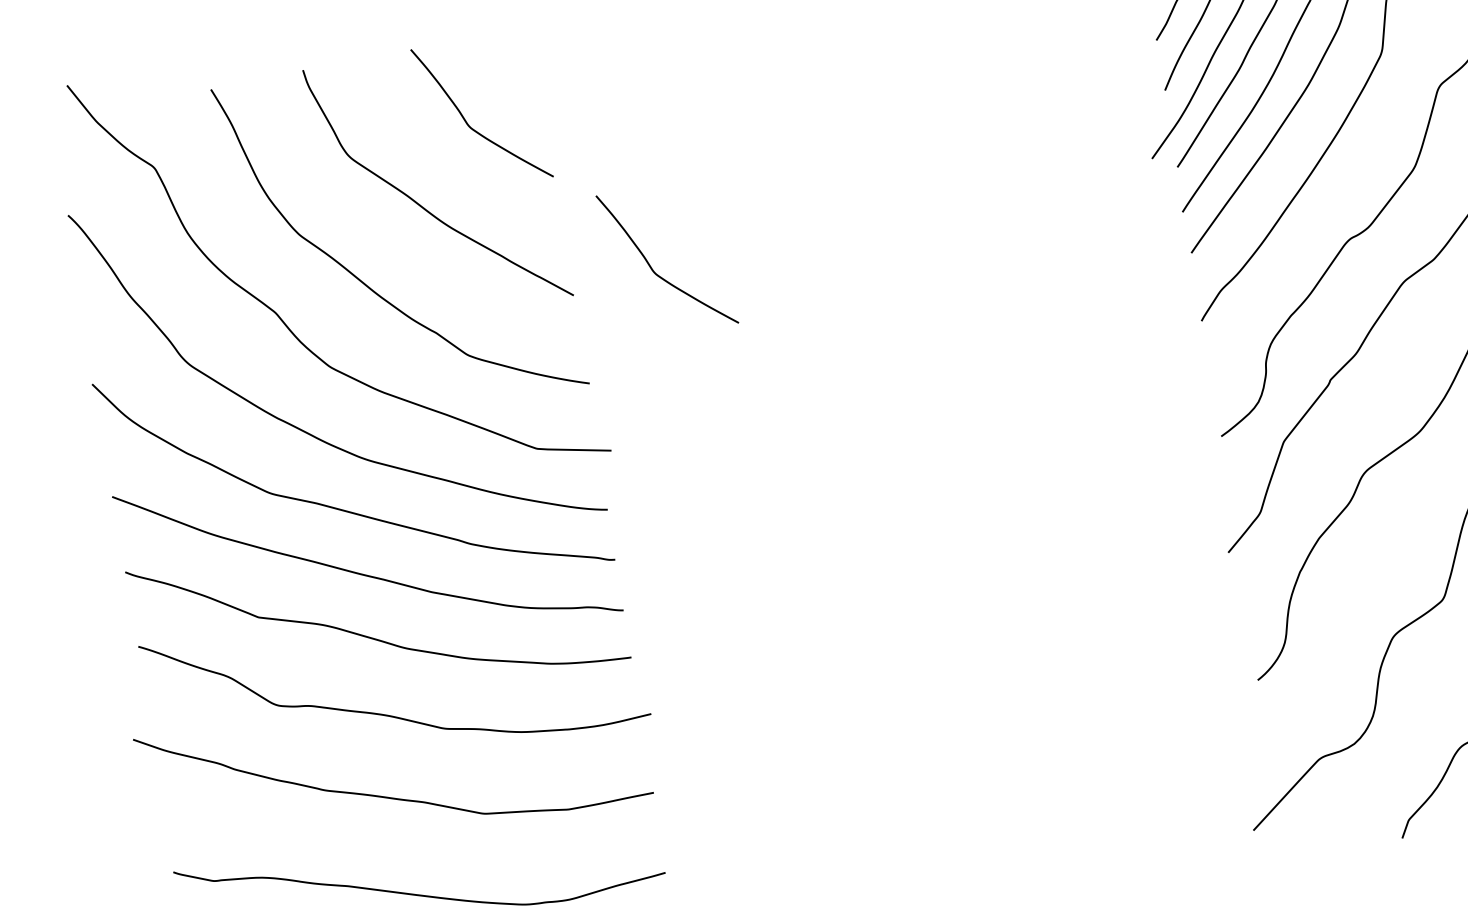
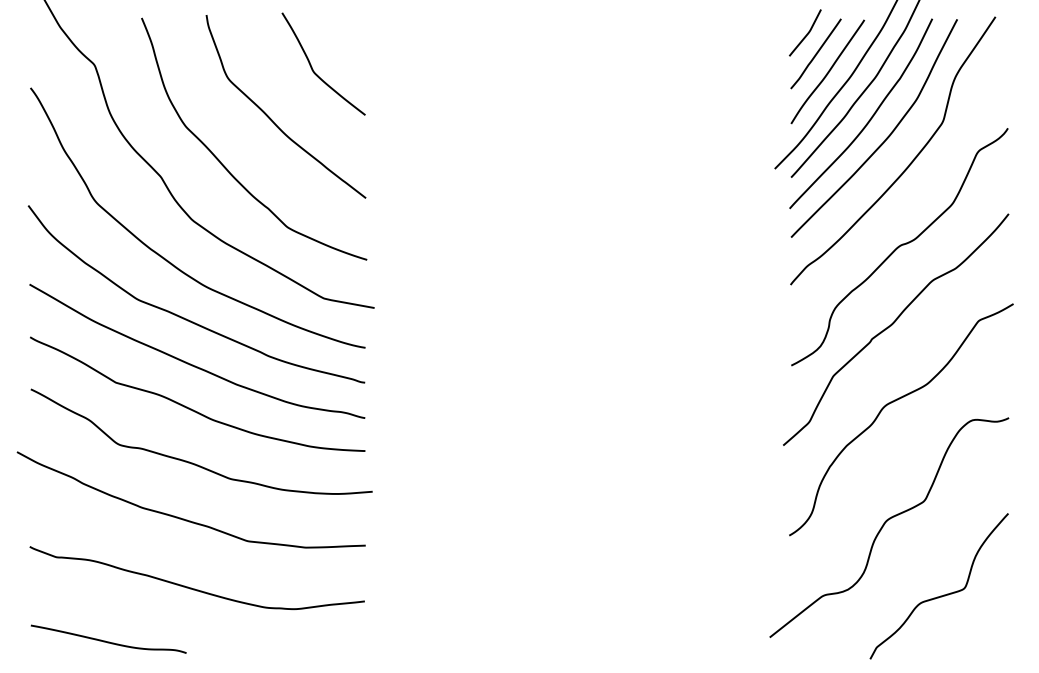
curve: (651, 265) -> (422, 186), removed

